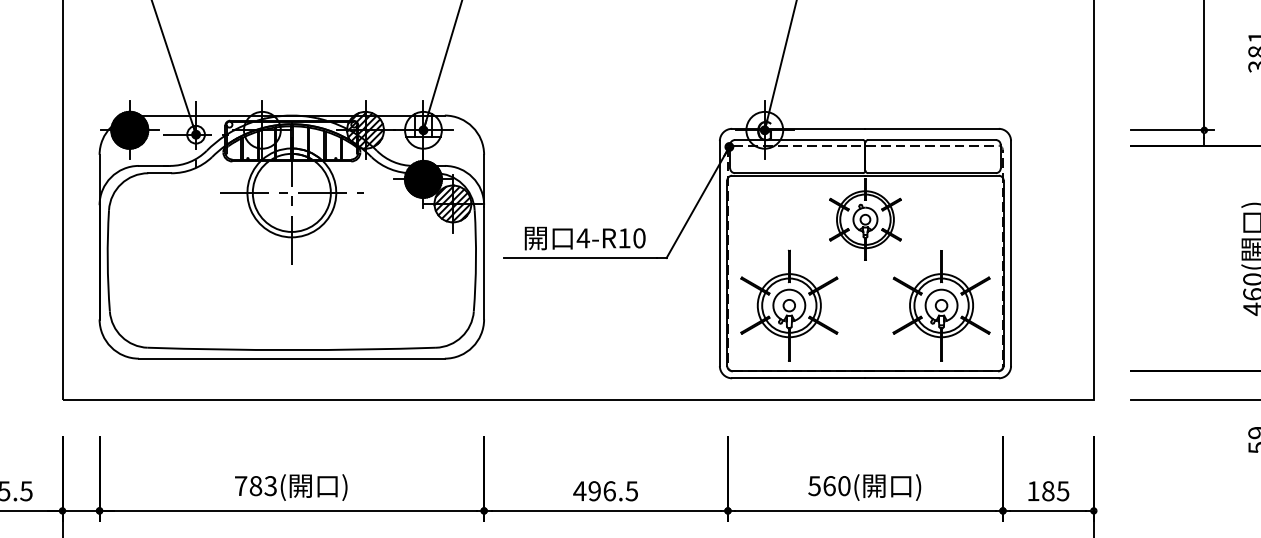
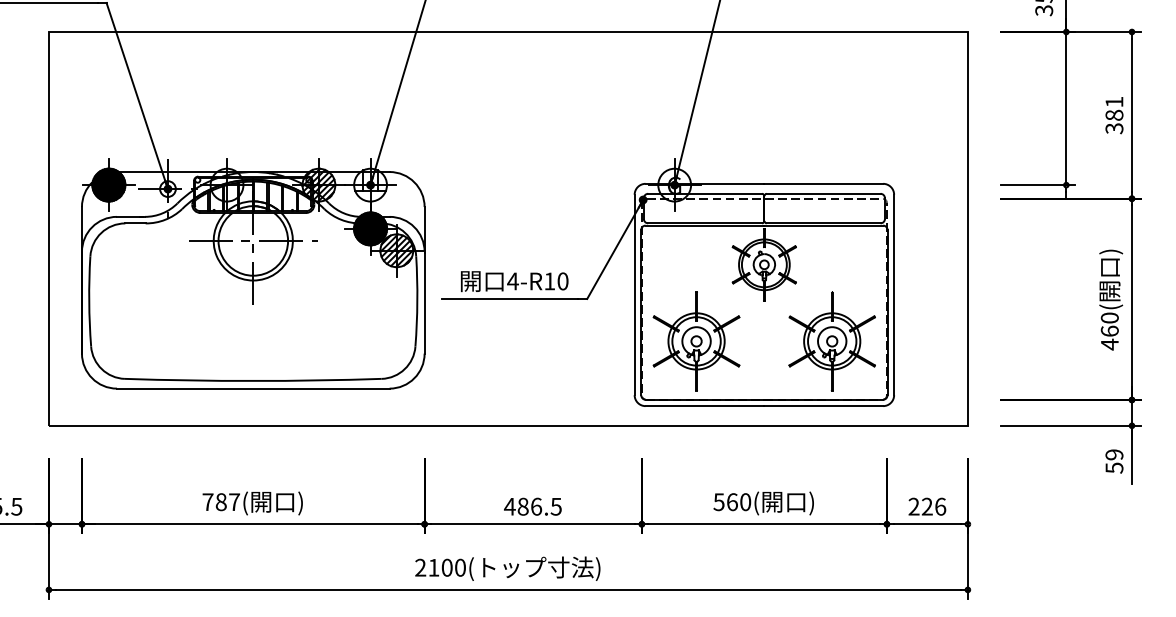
text: (270, 486) -> (234, 502), 783( -> 787(
text: (593, 490) -> (522, 506), 496.5 -> 486.5
text: (1048, 490) -> (927, 506), 185 -> 226

